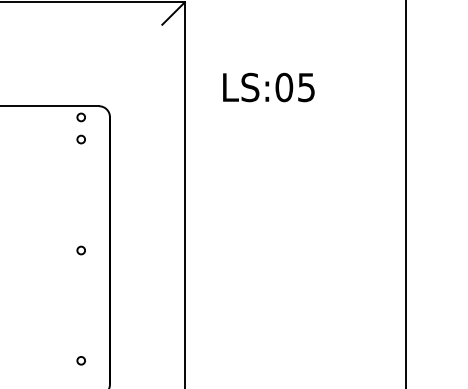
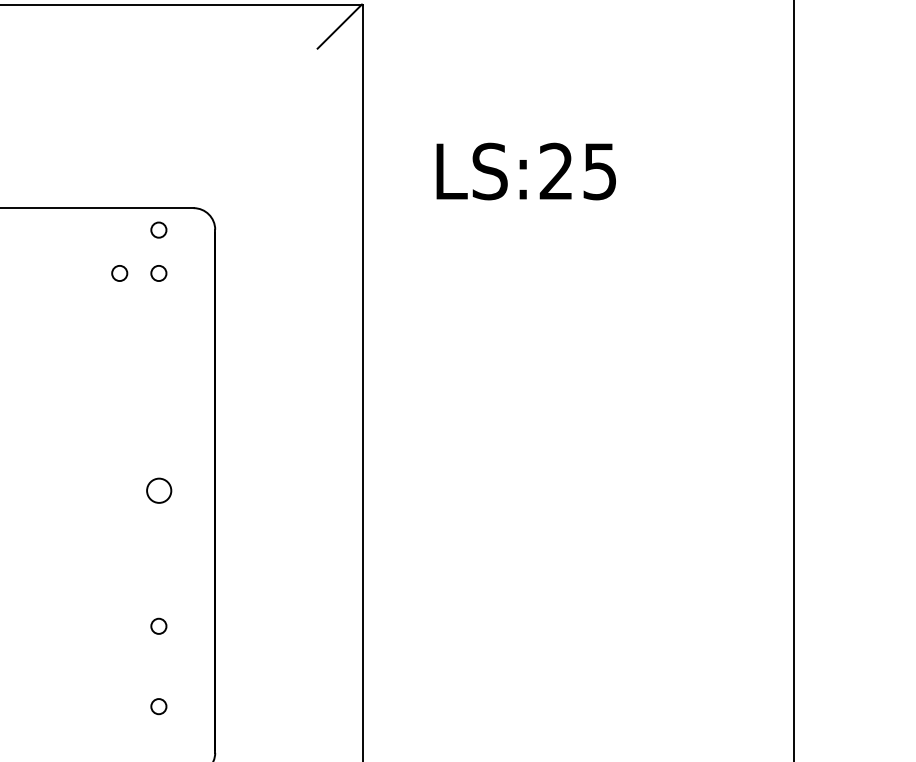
text: (284, 87) -> (556, 171), LS:05 -> LS:25
circle: (60, 139) -> (118, 273), added
circle: (80, 250) -> (157, 490), size x1.6
circle: (80, 319) -> (157, 625), added

